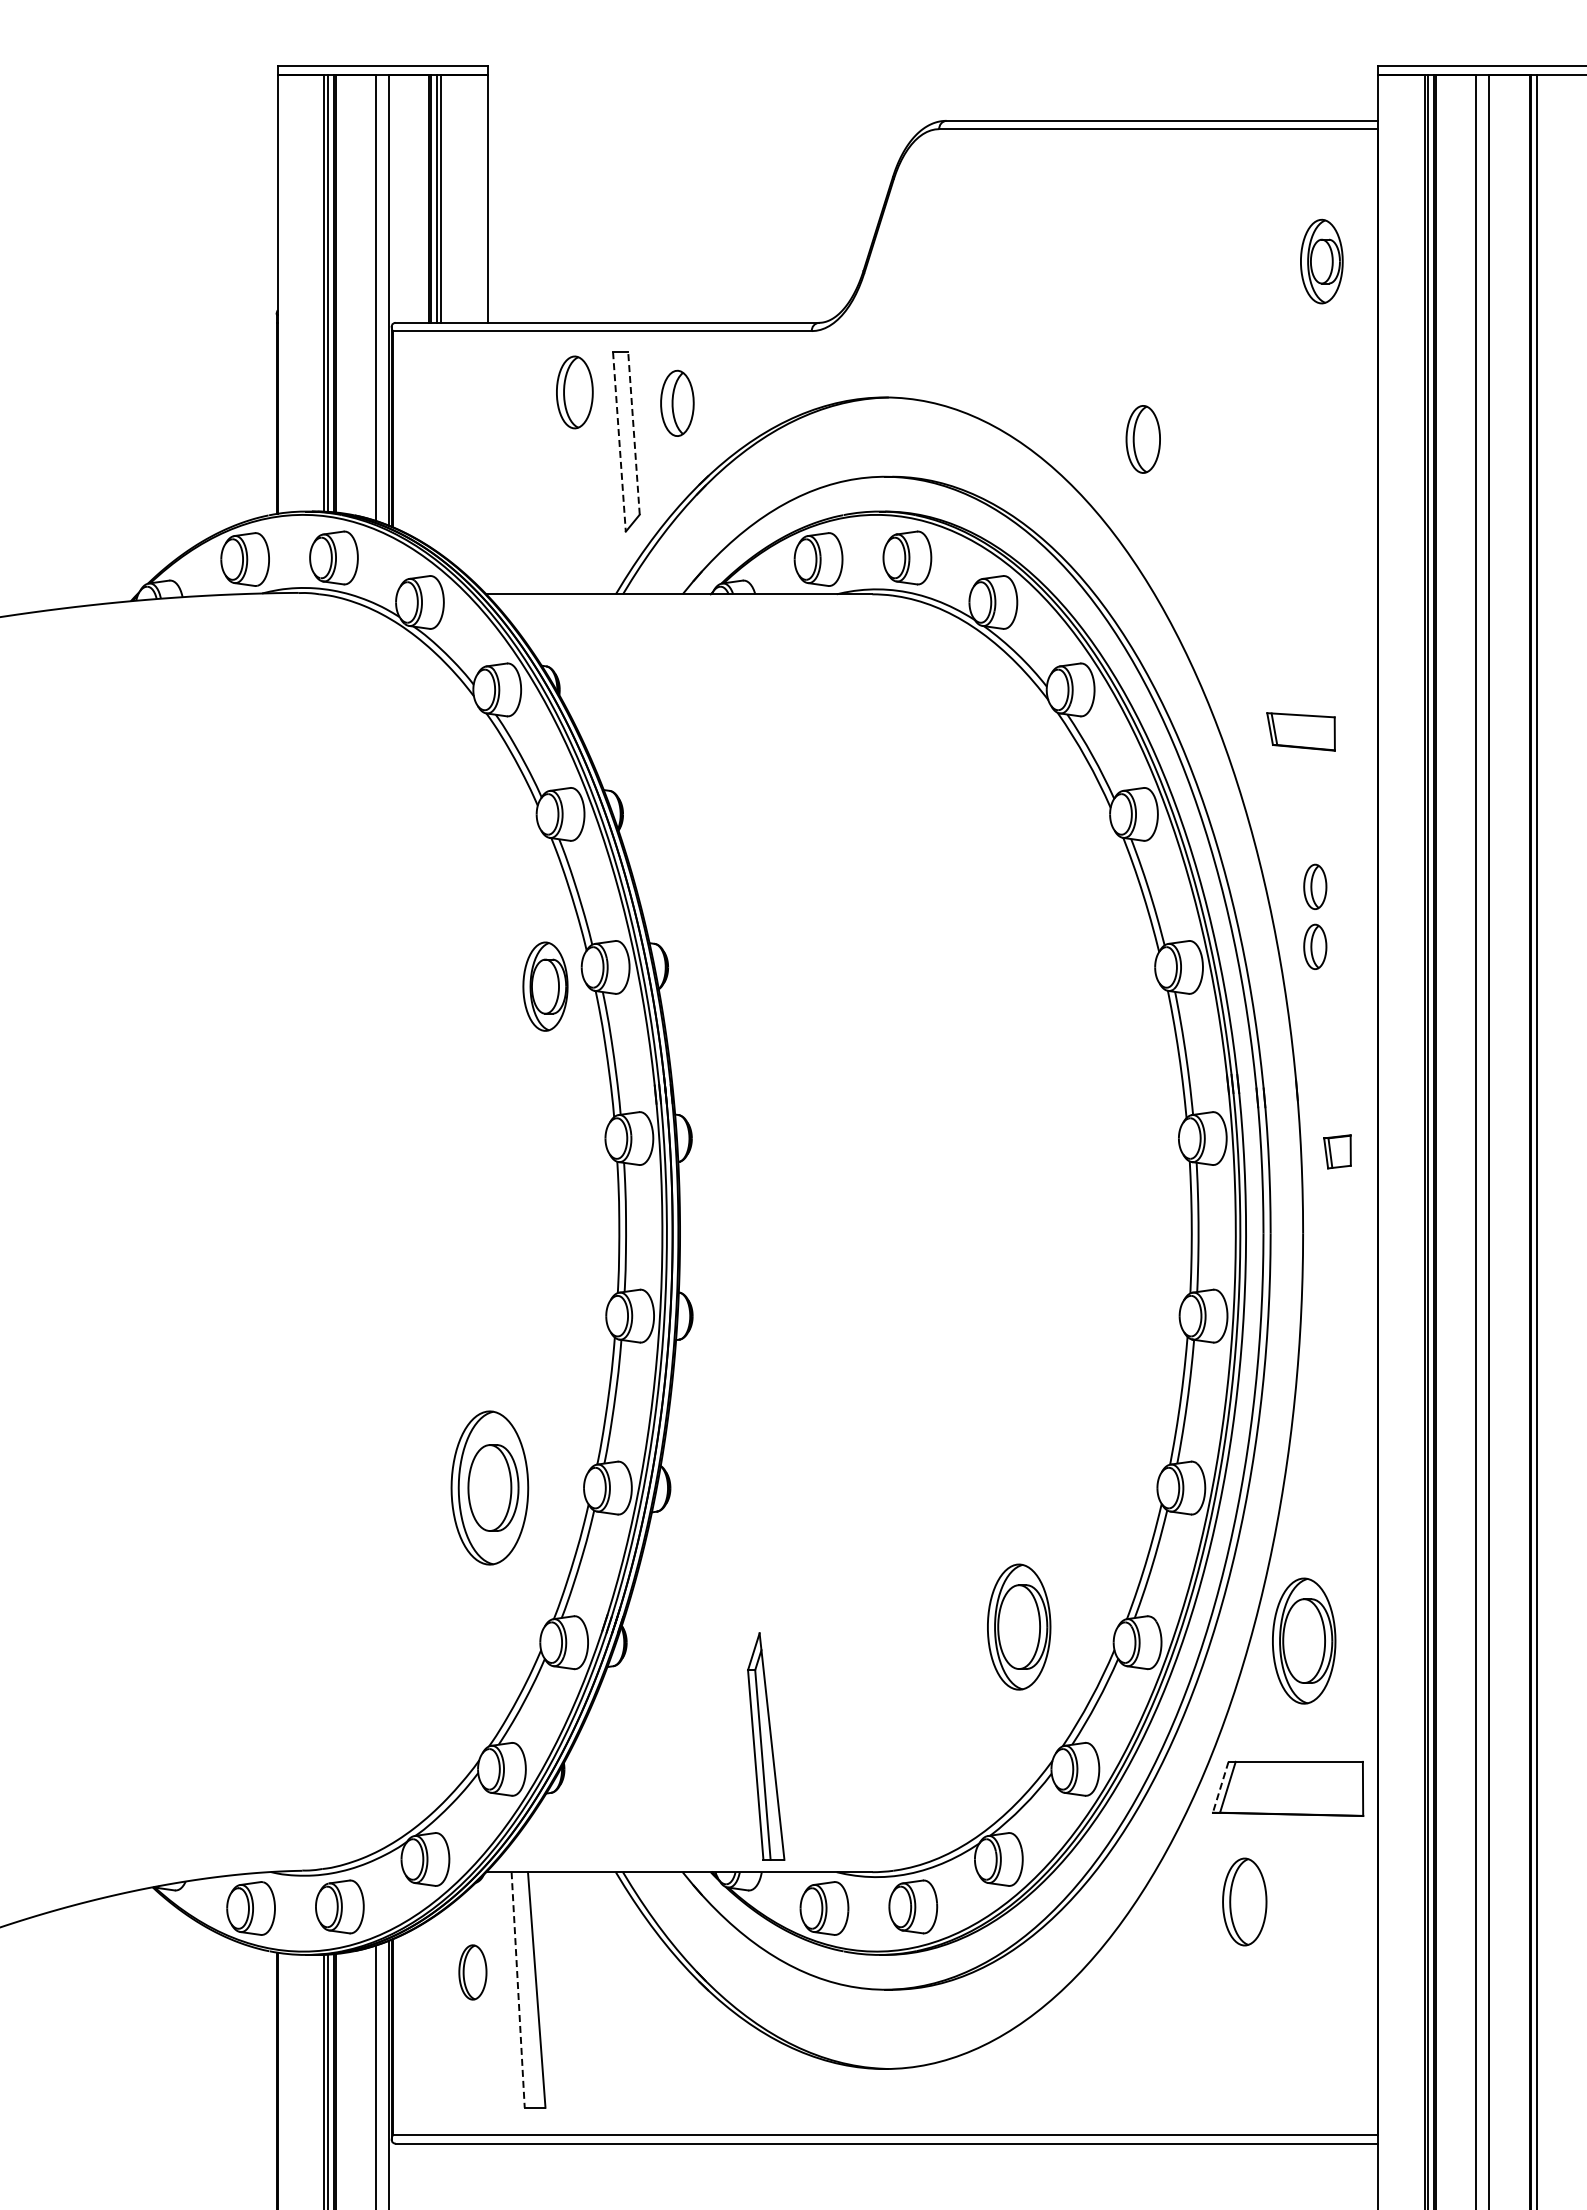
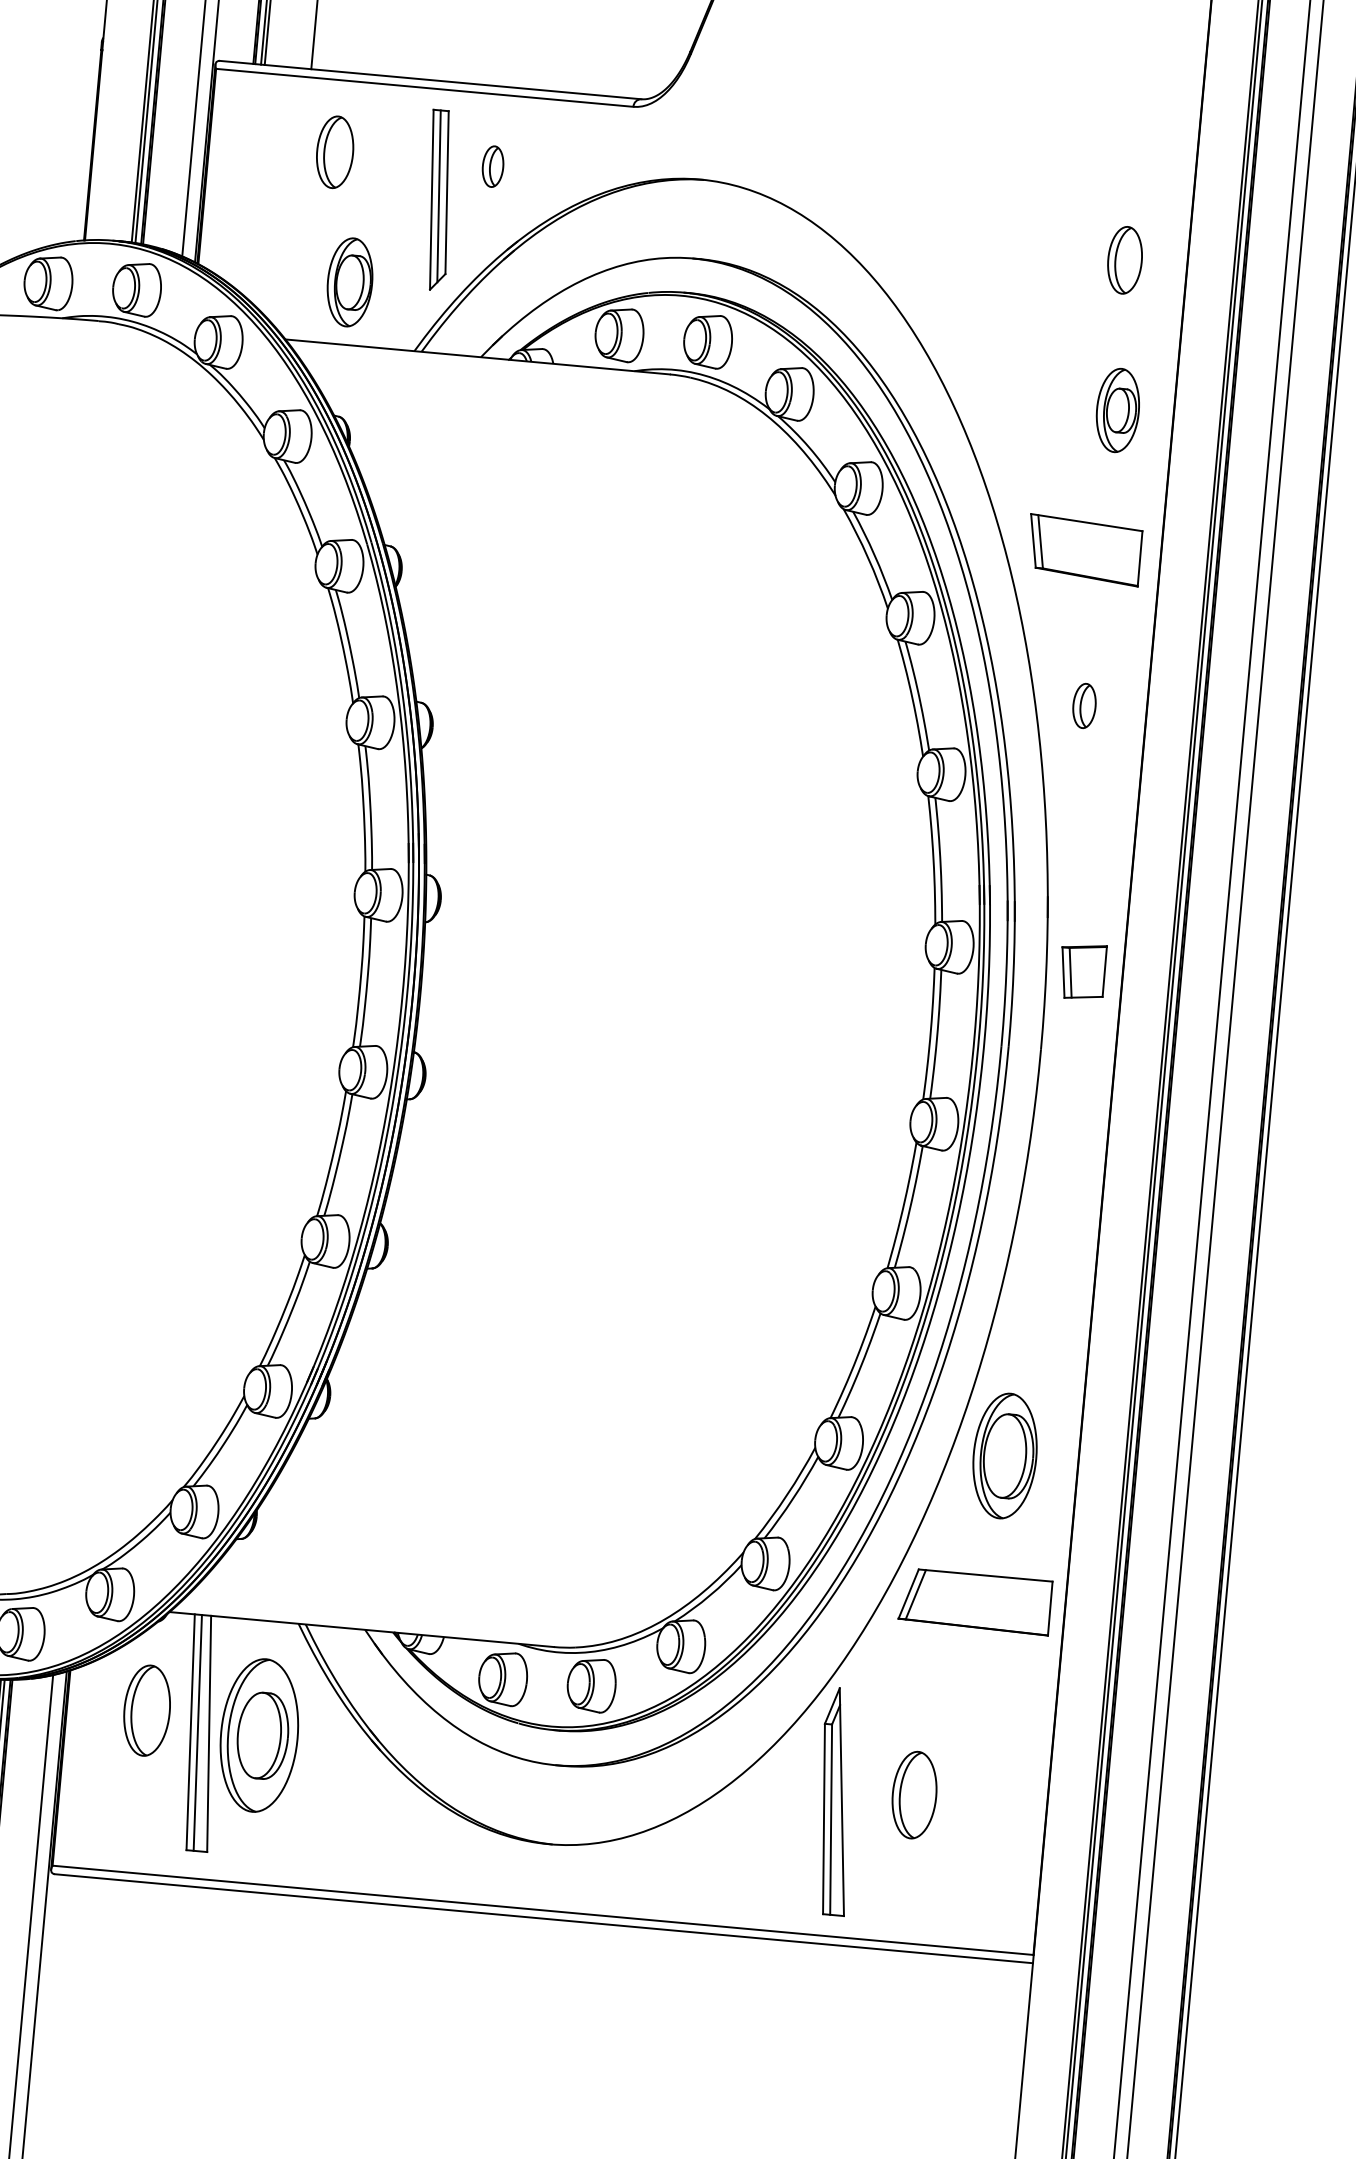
part: (1321, 261) -> (1117, 410), moved
part: (574, 392) -> (334, 152), moved
part: (677, 403) -> (493, 166), size x0.62
line: (633, 432) -> (446, 191), dashed -> solid
line: (626, 437) -> (439, 195), added
part: (1142, 439) -> (1124, 260), moved
line: (619, 441) -> (431, 199), dashed -> solid
part: (1300, 731) -> (1083, 549), size x1.67
part: (1315, 946) -> (1079, 765), removed
part: (545, 986) -> (350, 282), moved
part: (1337, 1151) -> (1082, 971), size x1.67
part: (489, 1487) -> (259, 1734), moved
part: (1019, 1626) -> (722, 1415), removed
part: (766, 1746) -> (836, 1801), moved
line: (1220, 1787) -> (908, 1594), dashed -> solid
part: (1244, 1901) -> (914, 1794), moved
part: (472, 1972) -> (146, 1710), size x1.67
line: (524, 1989) -> (197, 1732), added
line: (518, 1990) -> (190, 1732), dashed -> solid

